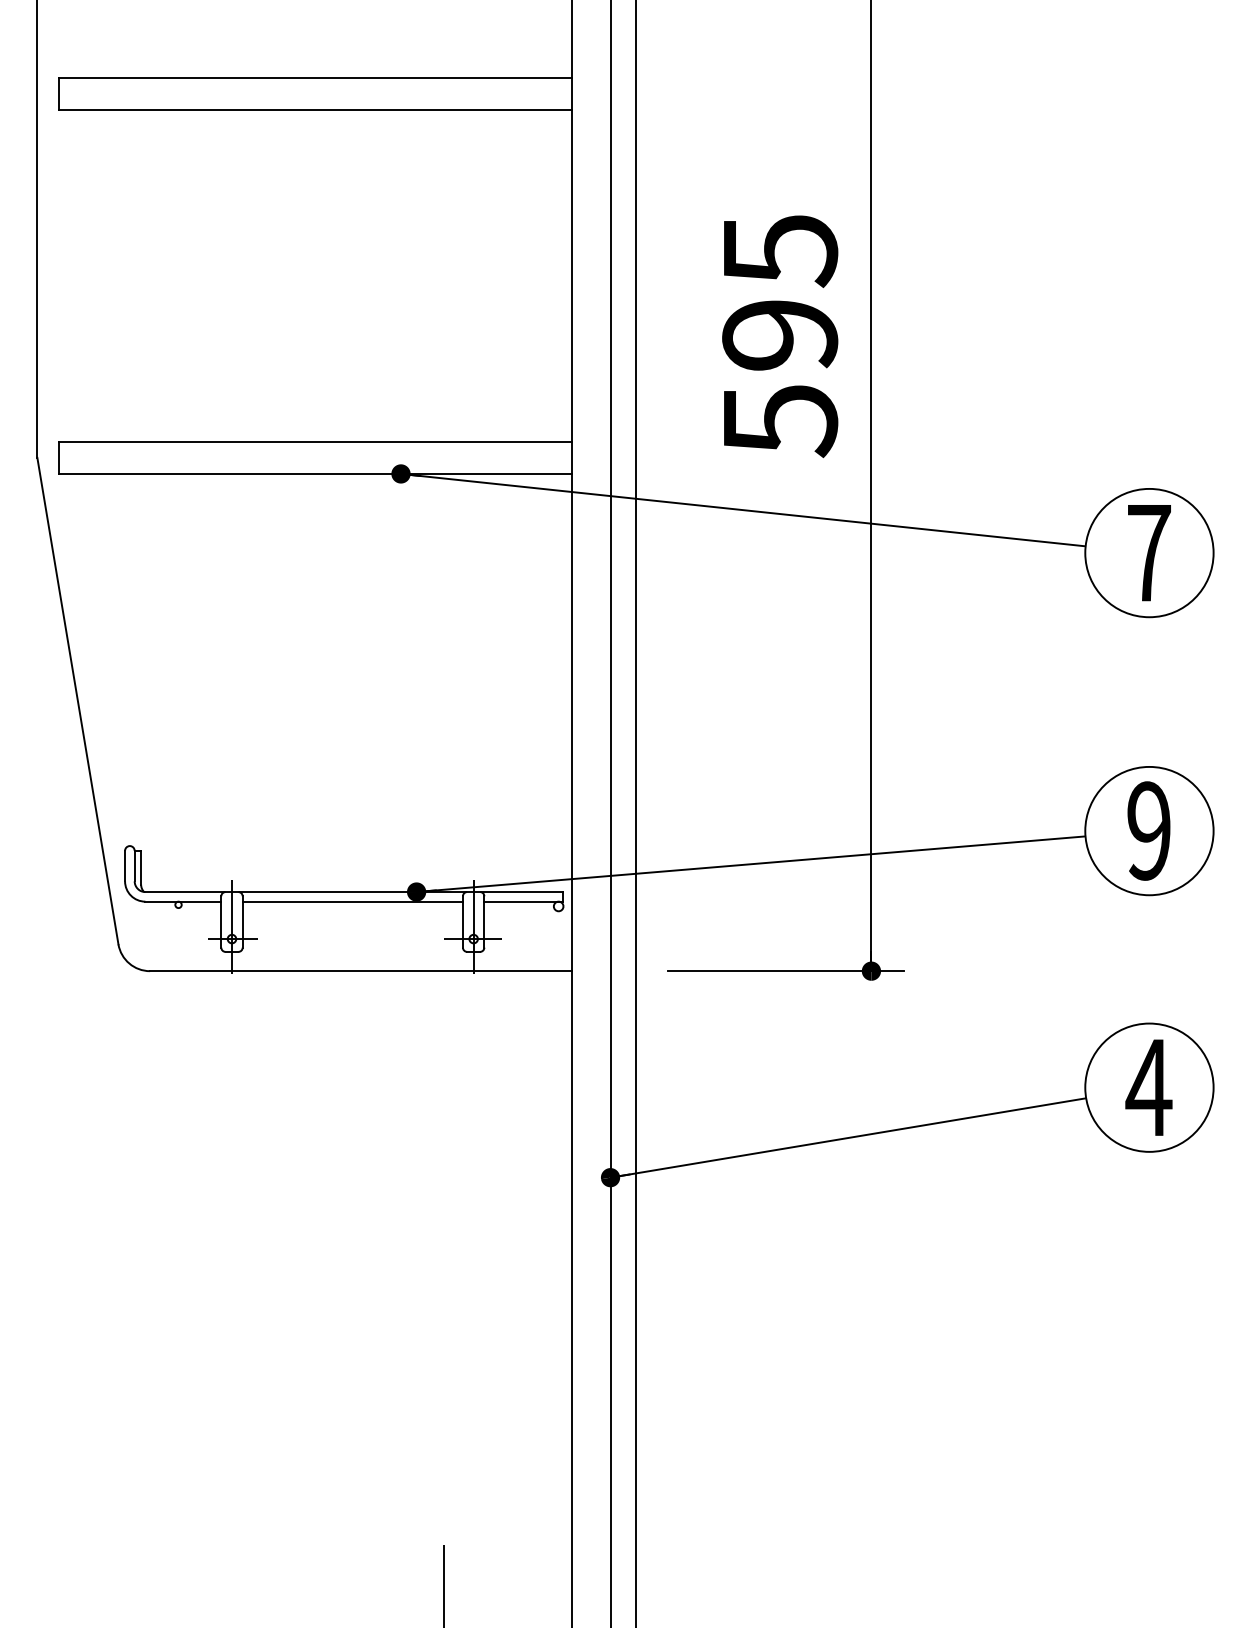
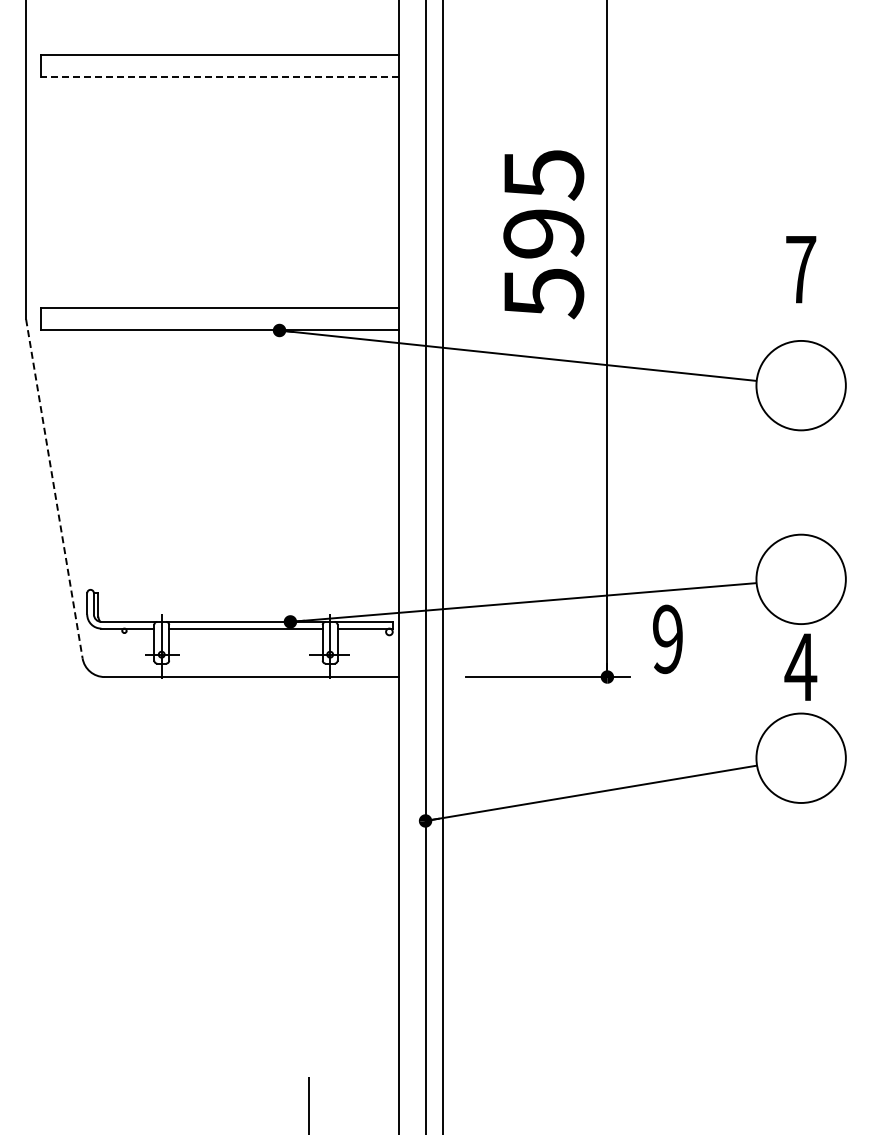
line: (314, 110) -> (219, 77), solid -> dashed
text: (1149, 552) -> (801, 269), moved
line: (78, 700) -> (54, 488), solid -> dashed
text: (1148, 831) -> (667, 639), moved
text: (1148, 1086) -> (800, 666), moved

